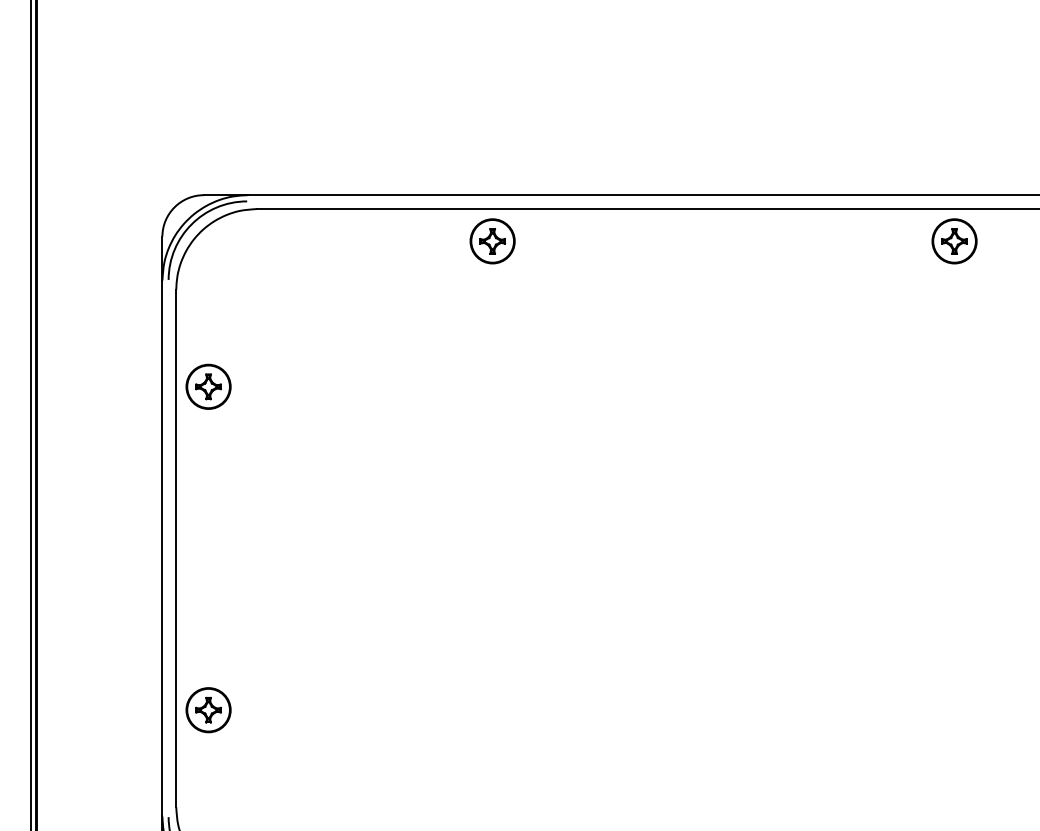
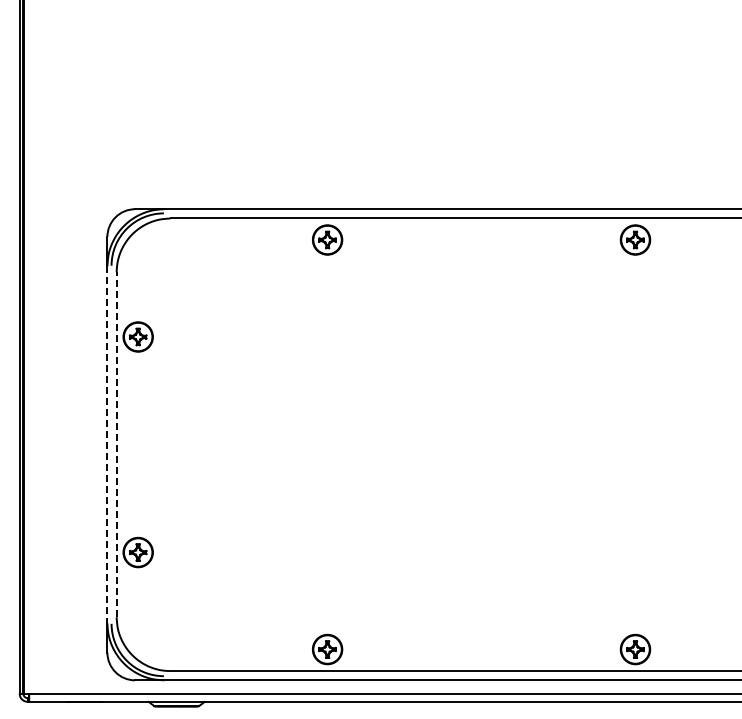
line: (162, 548) -> (107, 444), solid -> dashed
line: (176, 548) -> (116, 444), solid -> dashed

